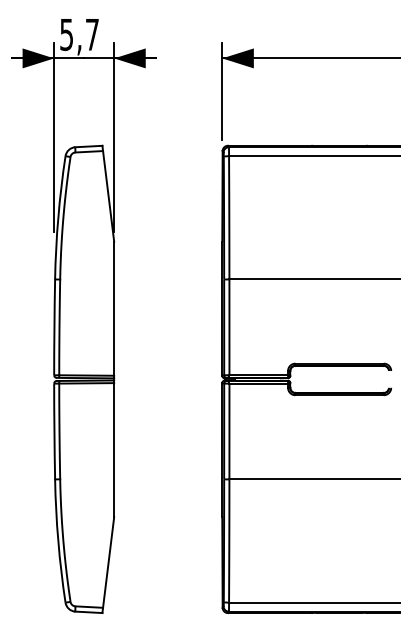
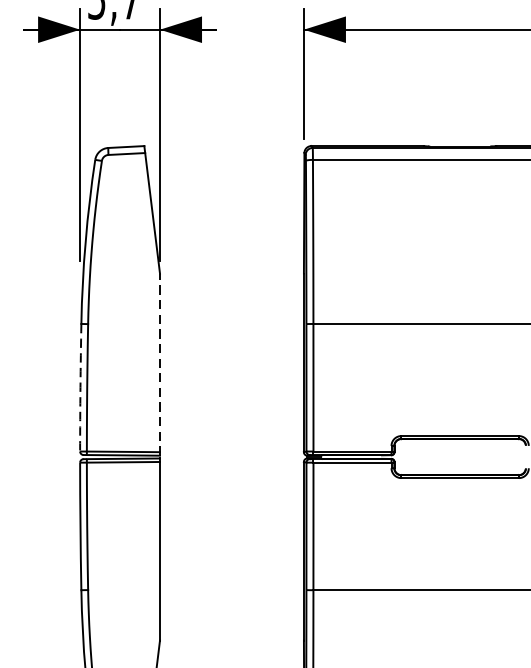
line: (114, 309) -> (160, 363), solid -> dashed
arc: (54, 327) -> (80, 387), solid -> dashed

